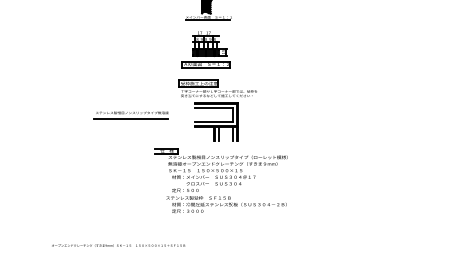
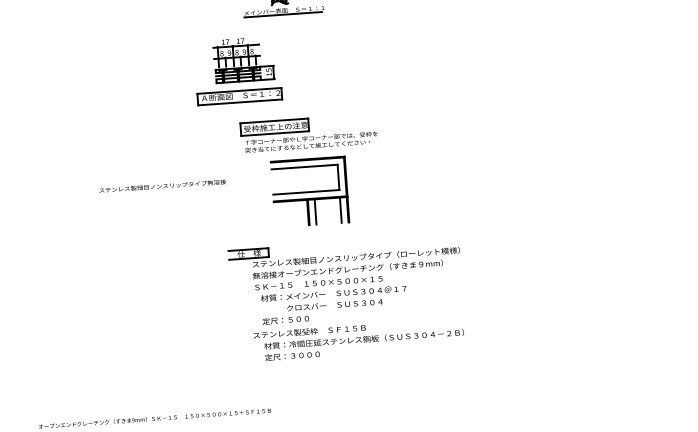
part: (205, 49) -> (237, 70), moved
line: (131, 118) -> (162, 195), removed
part: (220, 180) -> (345, 298), moved

